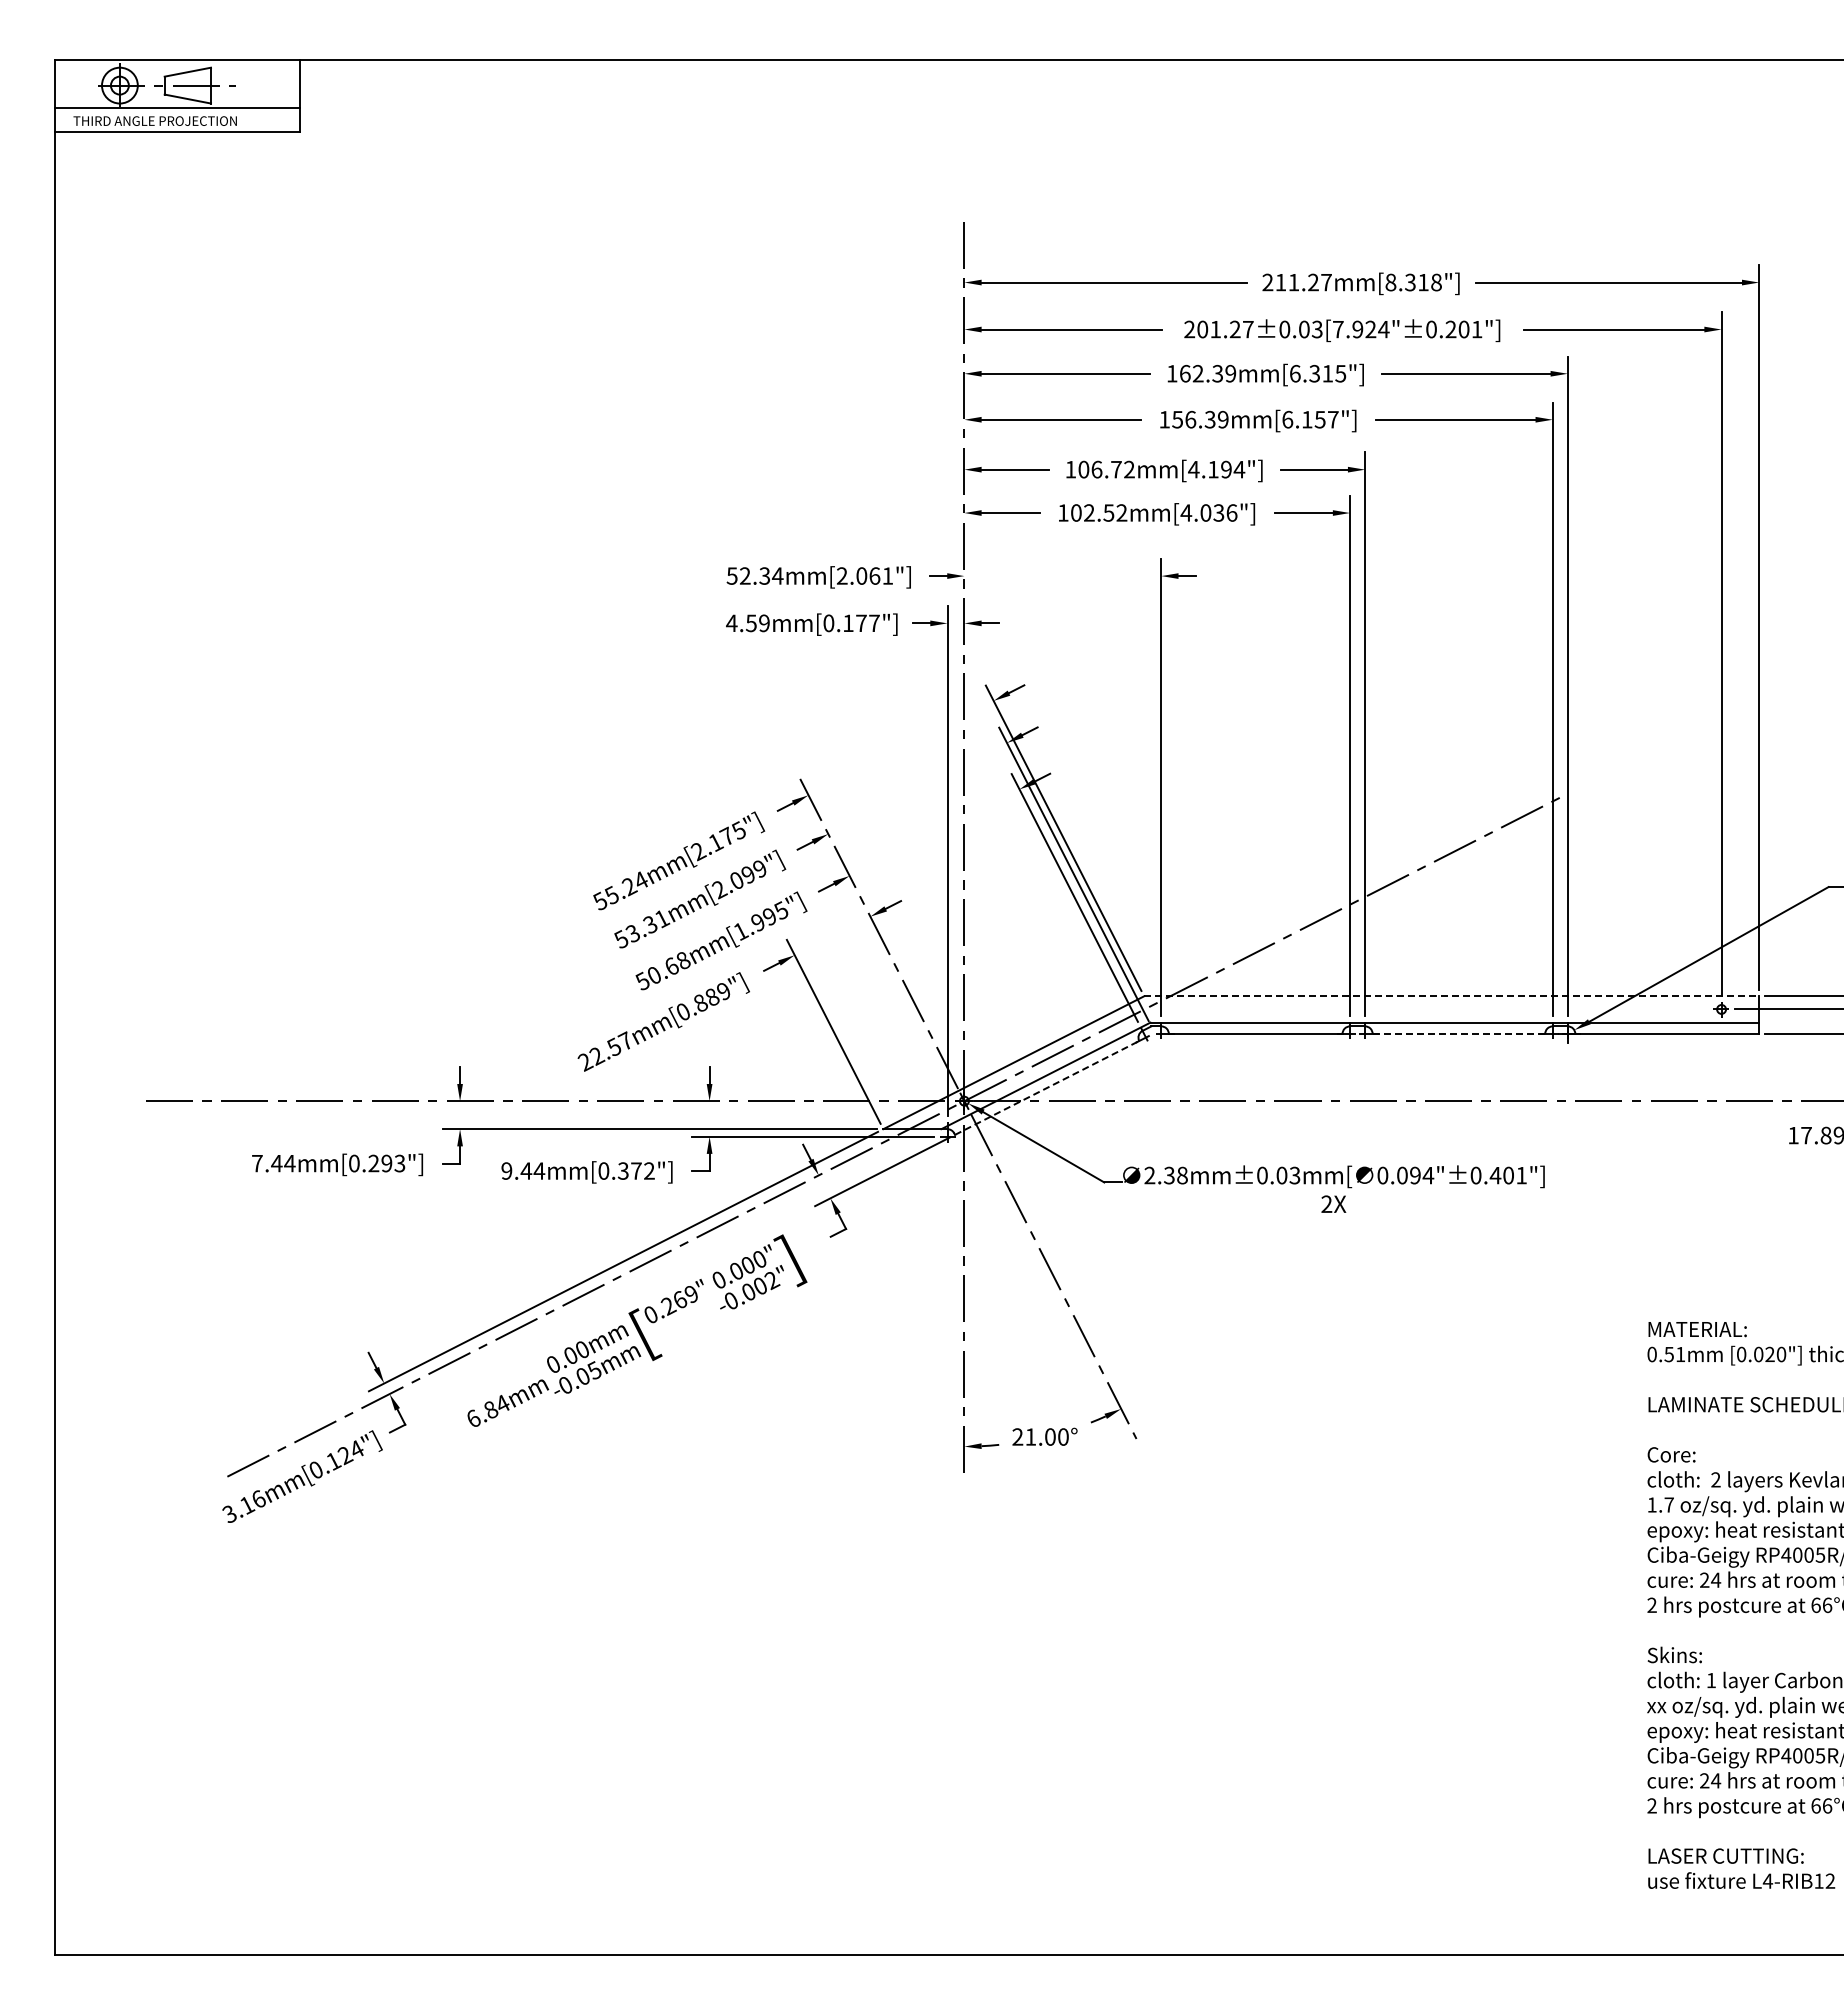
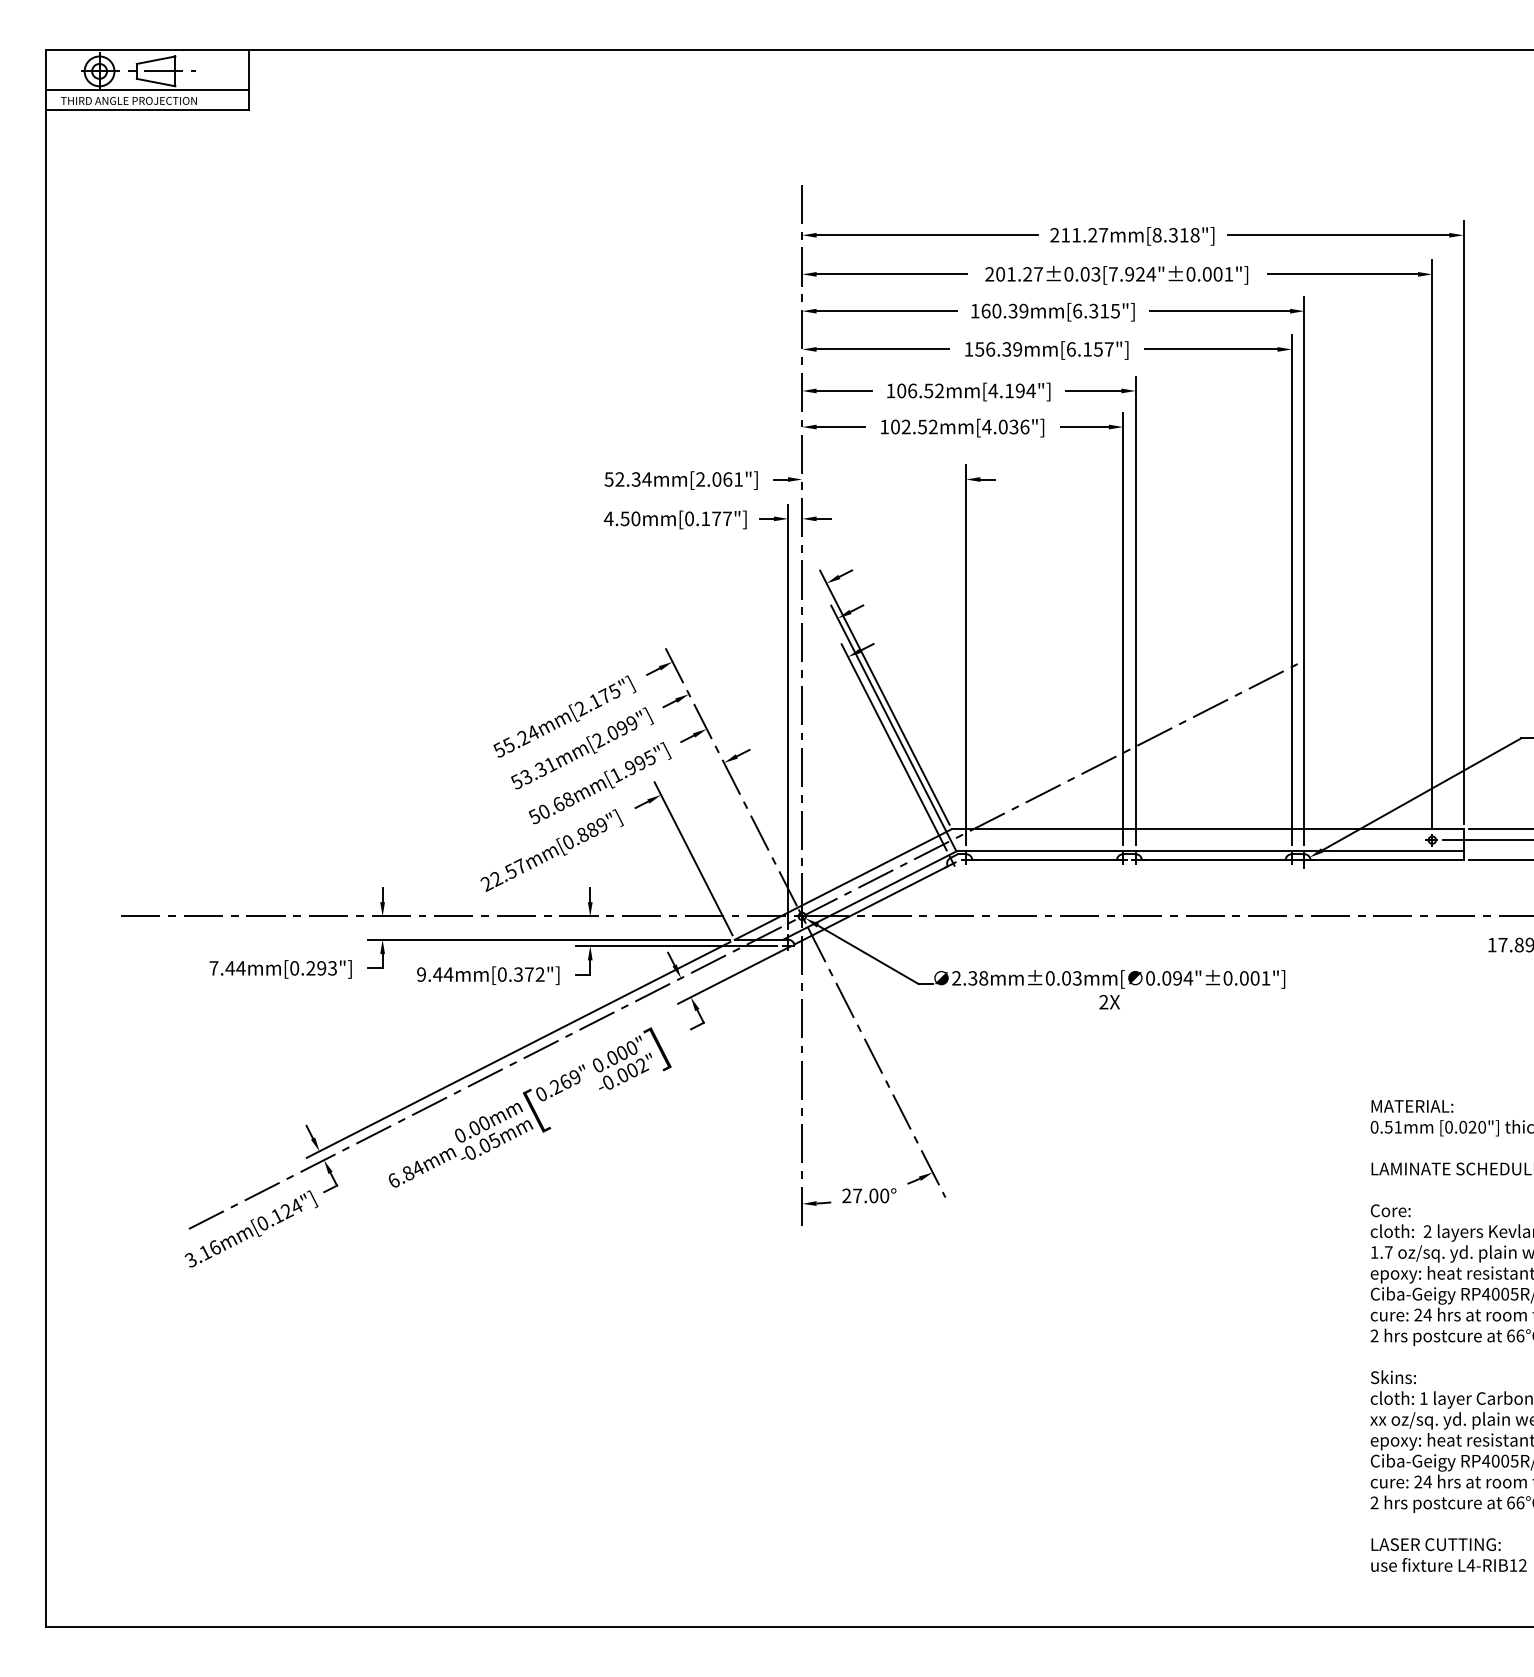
text: (1450, 329) -> (1206, 274), 201.27±0.03[7.924"±0.201"] -> 201.27±0.03[7.924"±0.001"]
text: (1197, 373) -> (996, 310), 162.39mm[6.315"] -> 160.39mm[6.315"]
text: (1115, 469) -> (928, 390), 106.72mm[4.194"] -> 106.52mm[4.194"]
text: (764, 623) -> (635, 518), 4.59mm[0.177"] -> 4.50mm[0.177"]
line: (1451, 996) -> (1207, 829), dashed -> solid
line: (1458, 1033) -> (1213, 860), dashed -> solid
line: (1047, 1087) -> (871, 905), dashed -> solid
text: (1495, 1175) -> (1244, 978), 0.094"±0.401"] -> 0.094"±0.001"]
text: (1030, 1436) -> (857, 1195), 21.00° -> 27.00°

